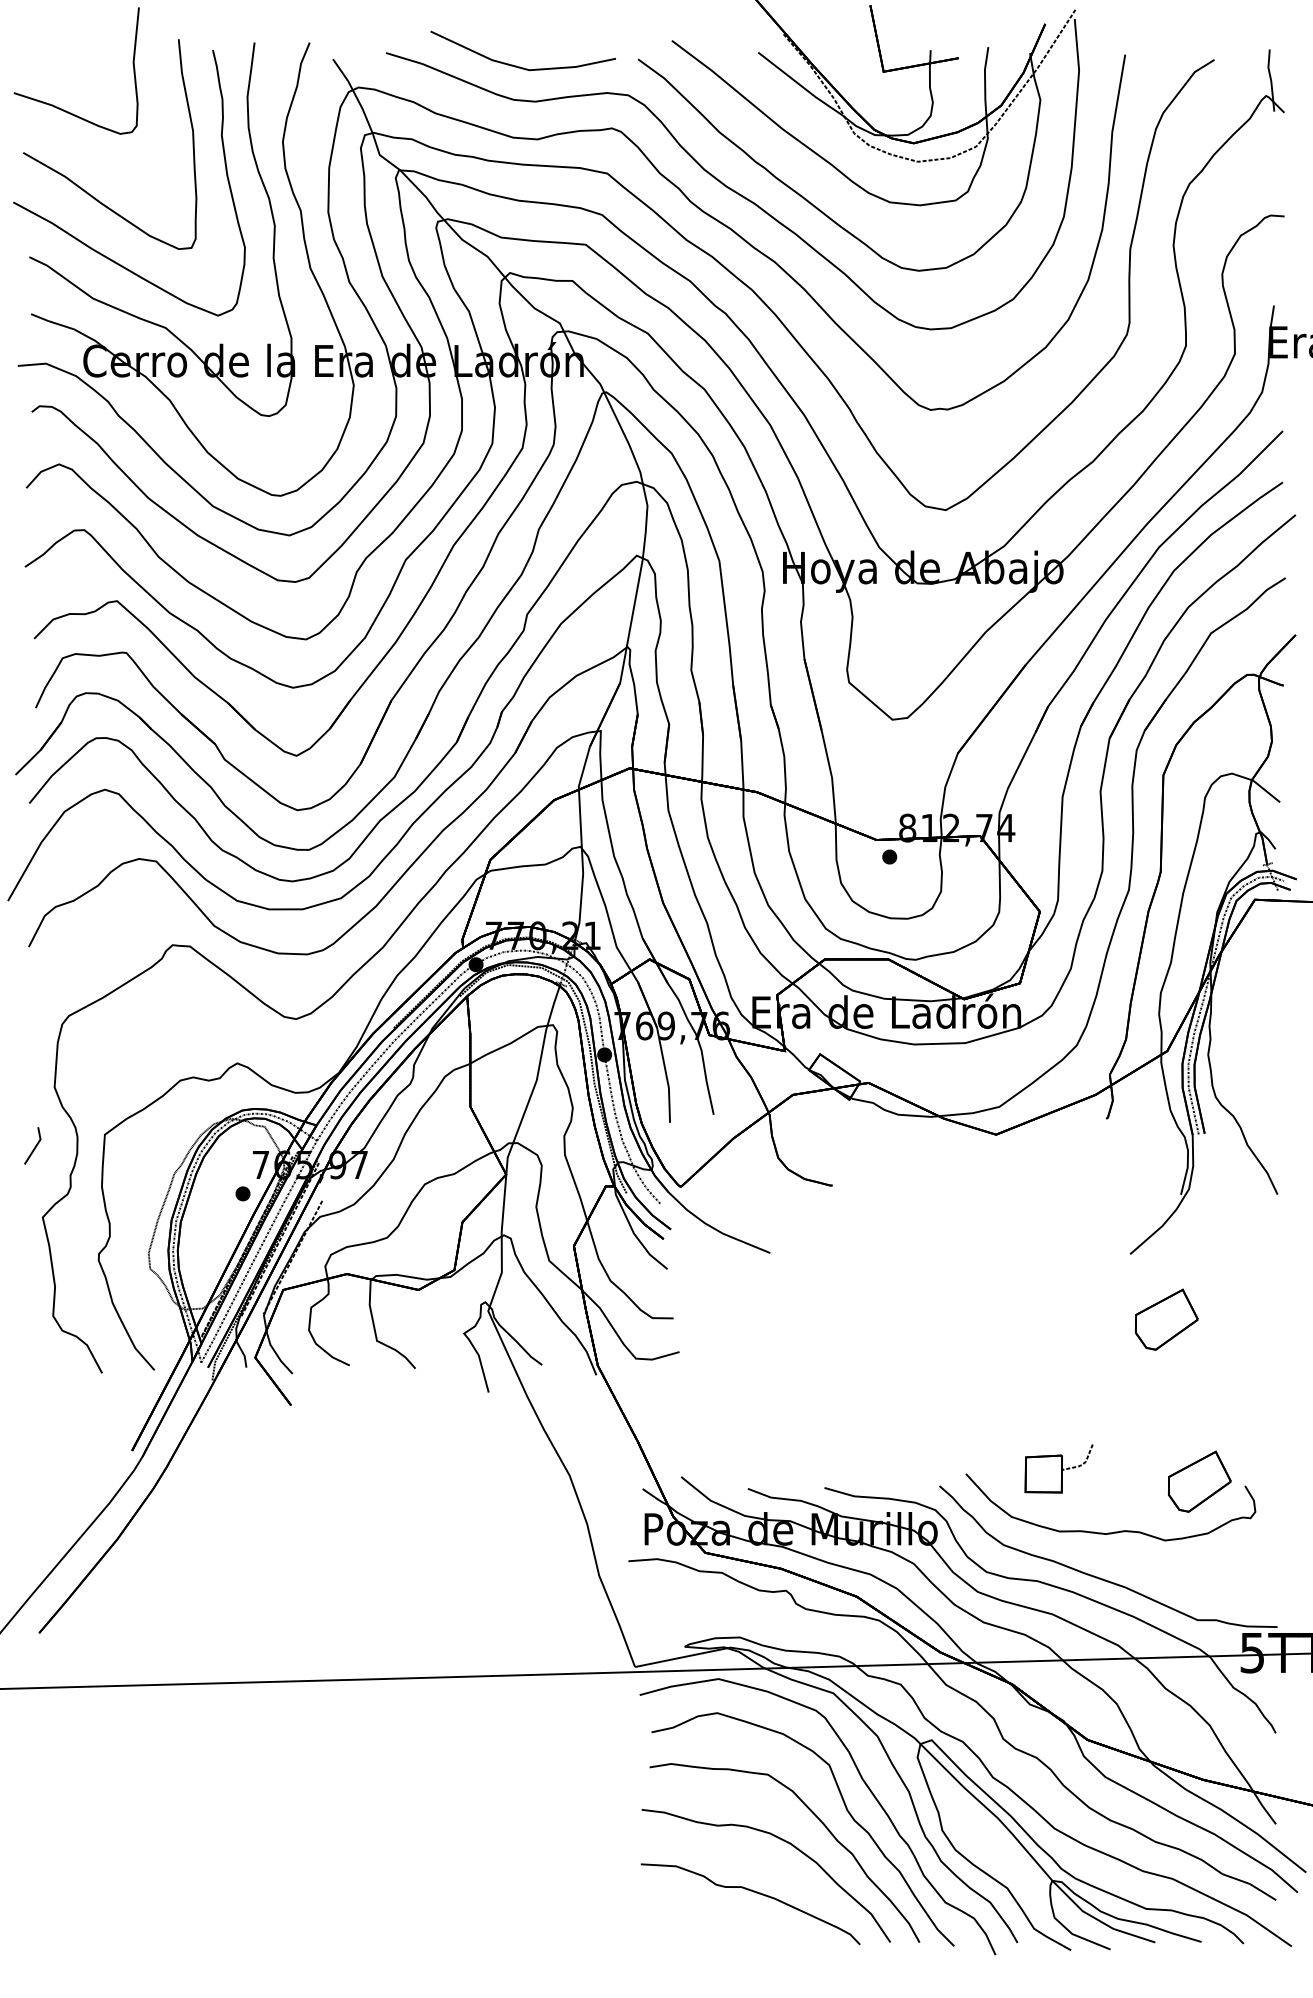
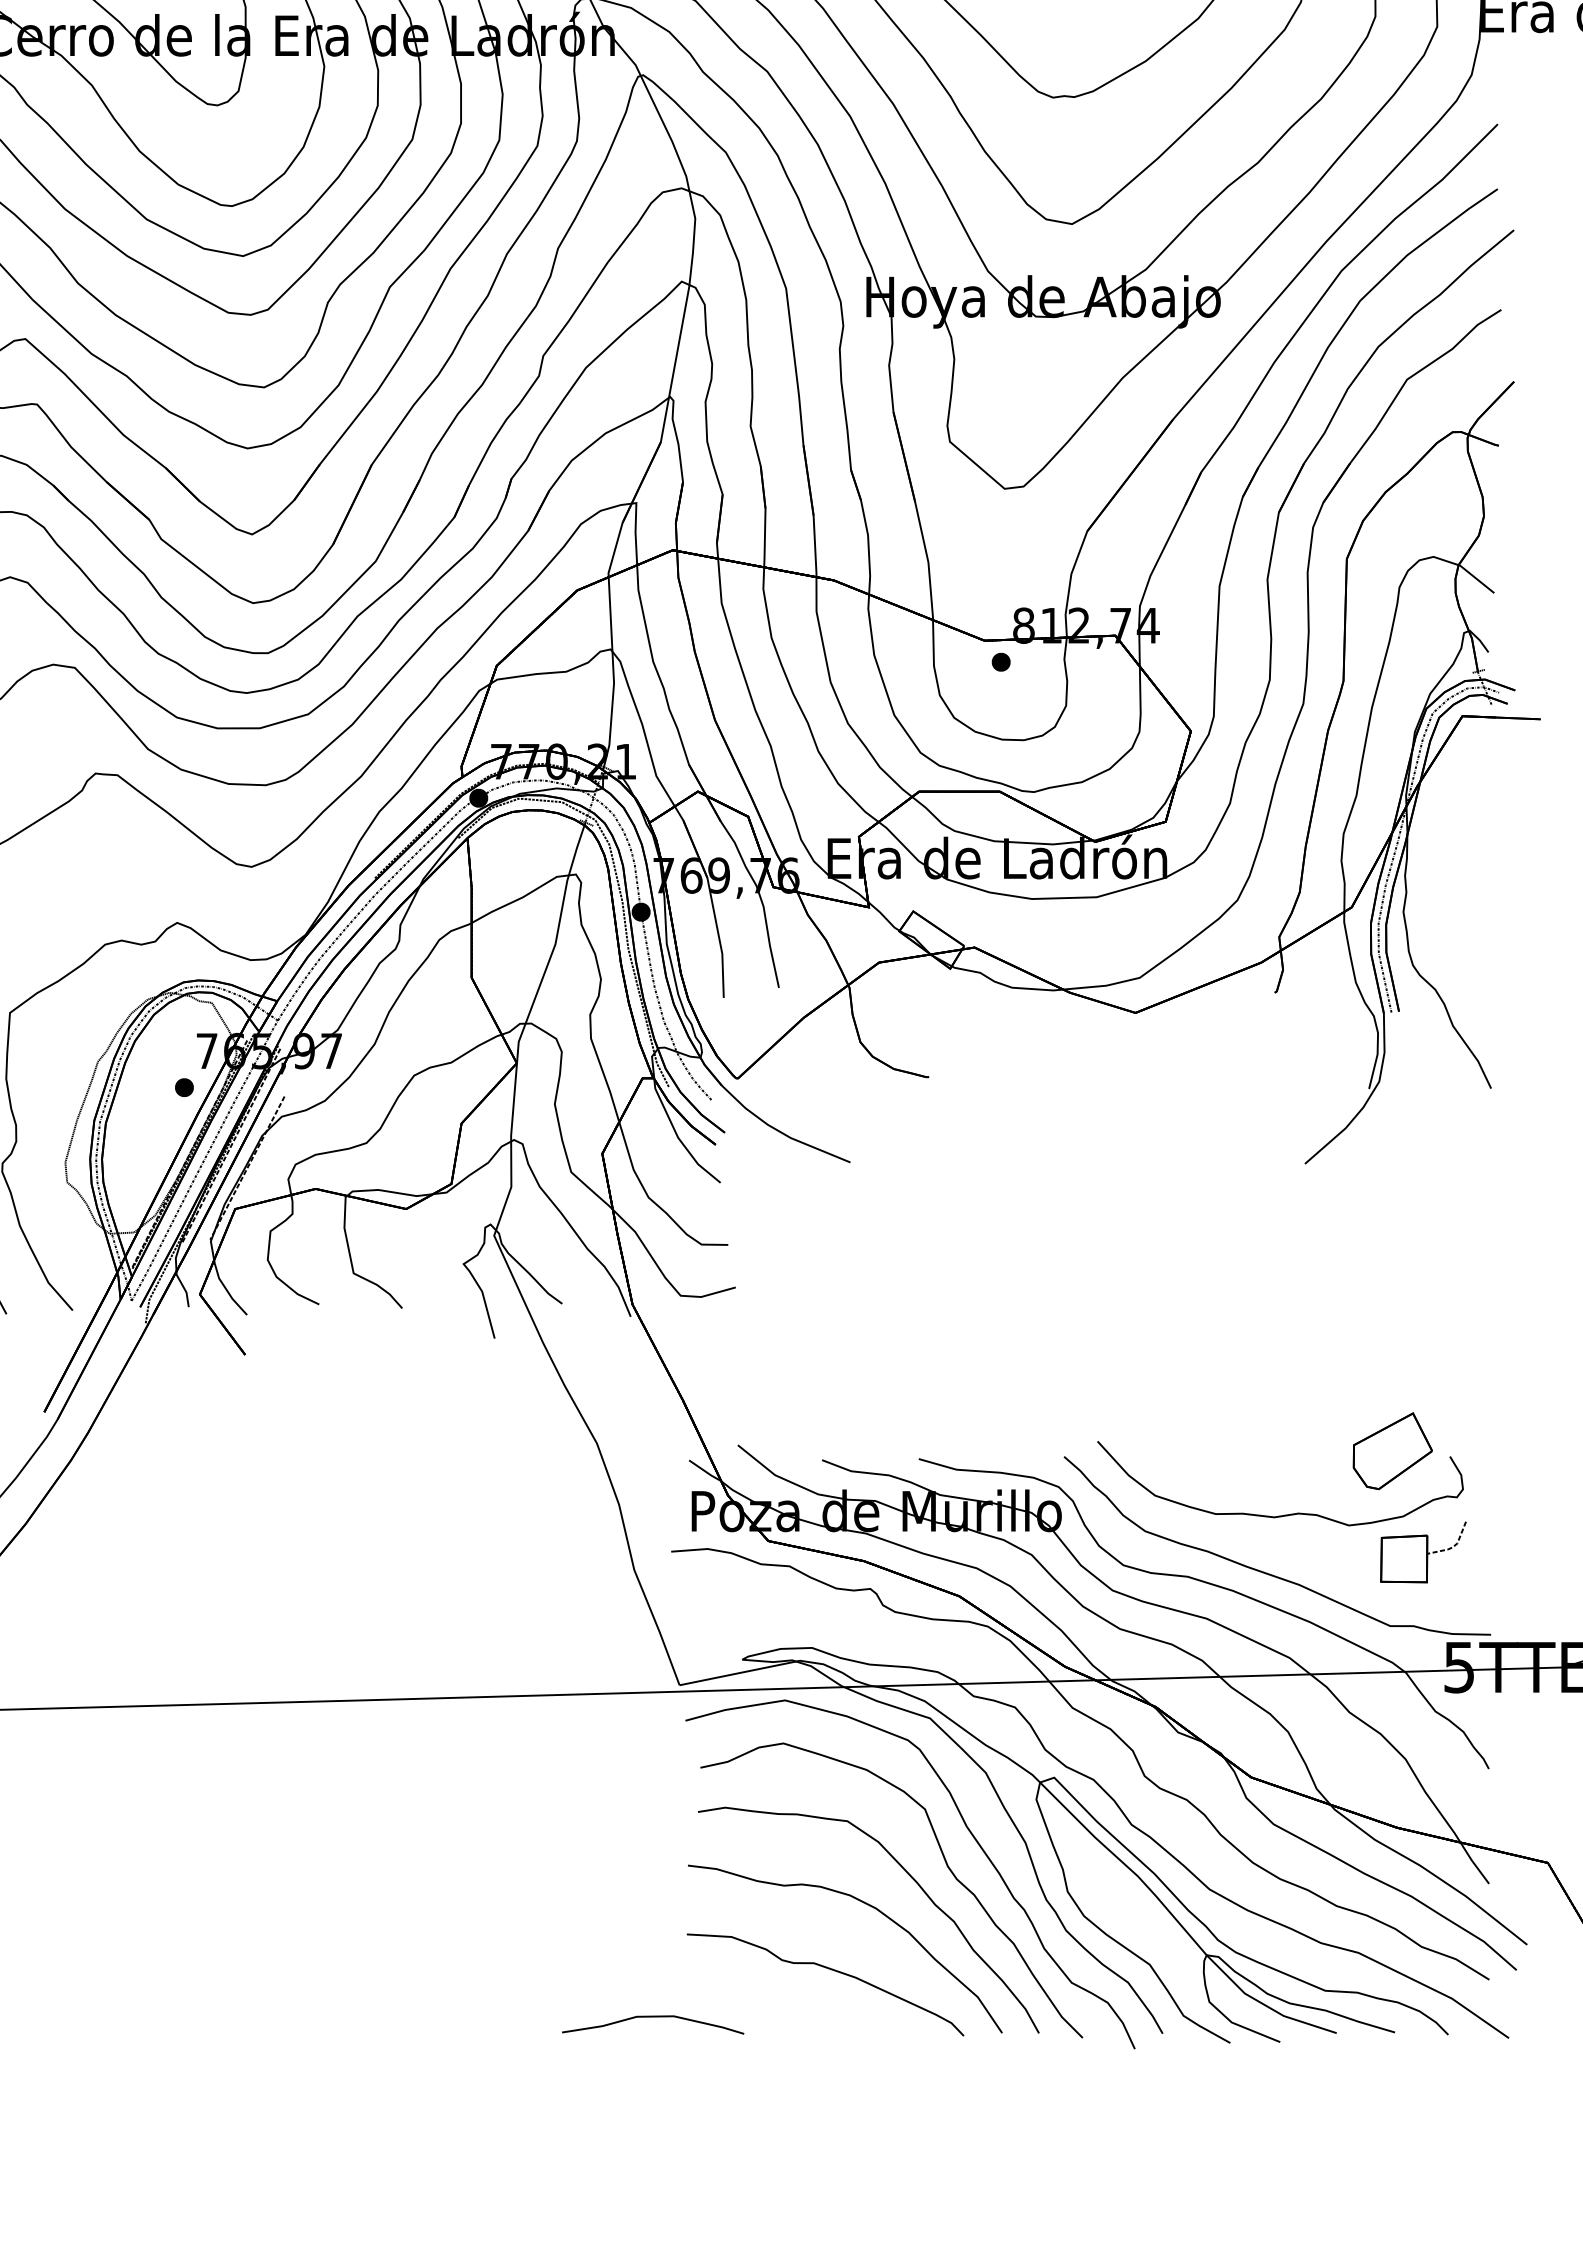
part: (1166, 1319) -> (1350, 1246), removed
part: (1058, 1468) -> (1422, 1551), moved
curve: (614, 1930) -> (653, 2018), added

